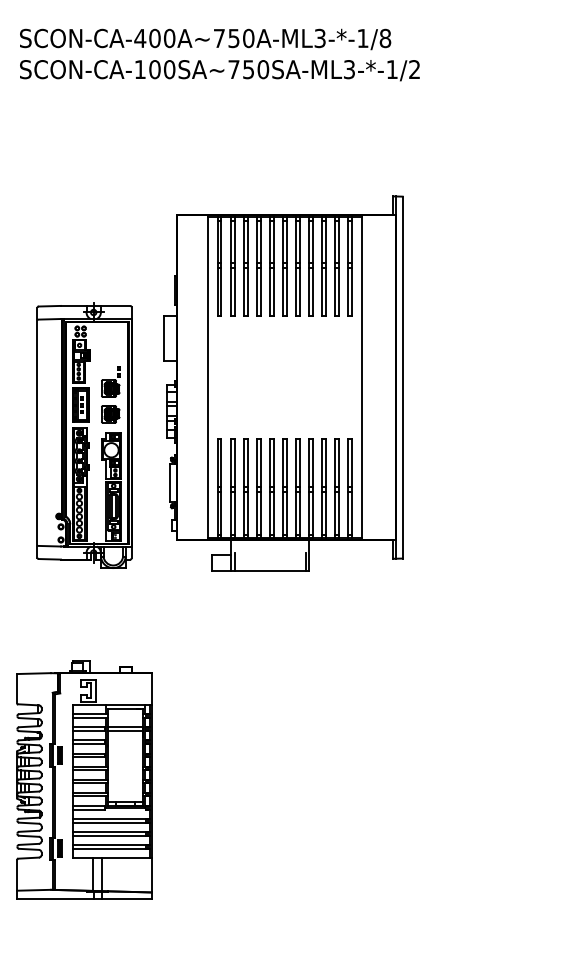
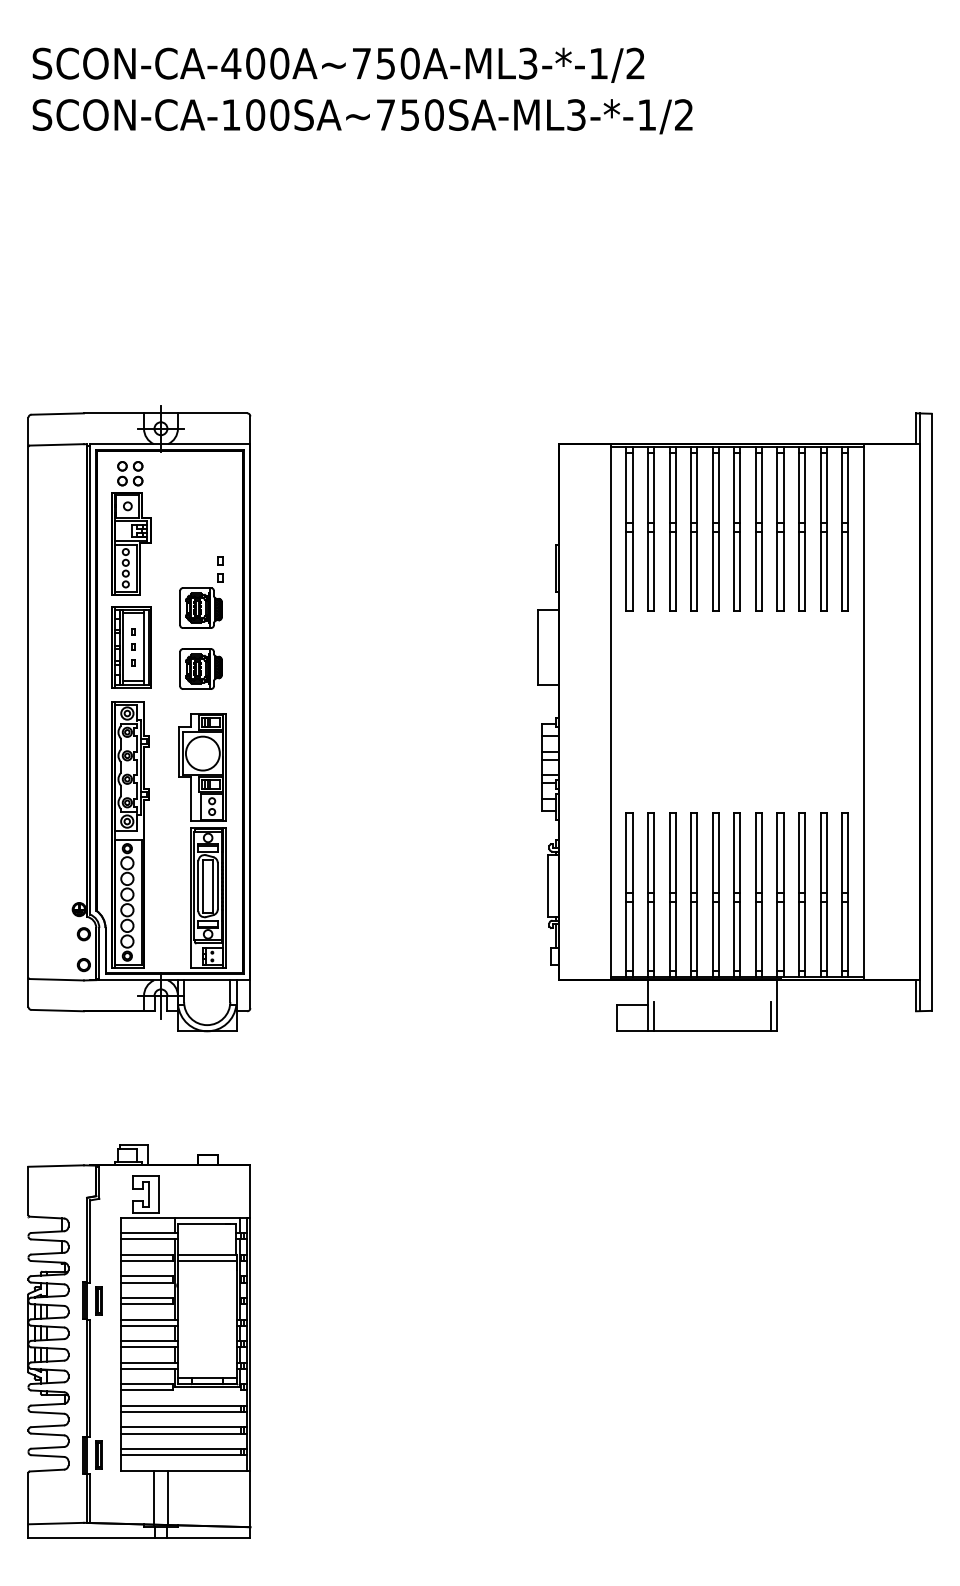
text: (385, 38) -> (635, 63), SCON-CA-400A~750A-ML3-*-1/8 -> SCON-CA-400A~750A-ML3-*-1/2
part: (283, 383) -> (734, 722), moved
part: (84, 435) -> (139, 718), size x1.43
part: (84, 779) -> (139, 1340), moved

